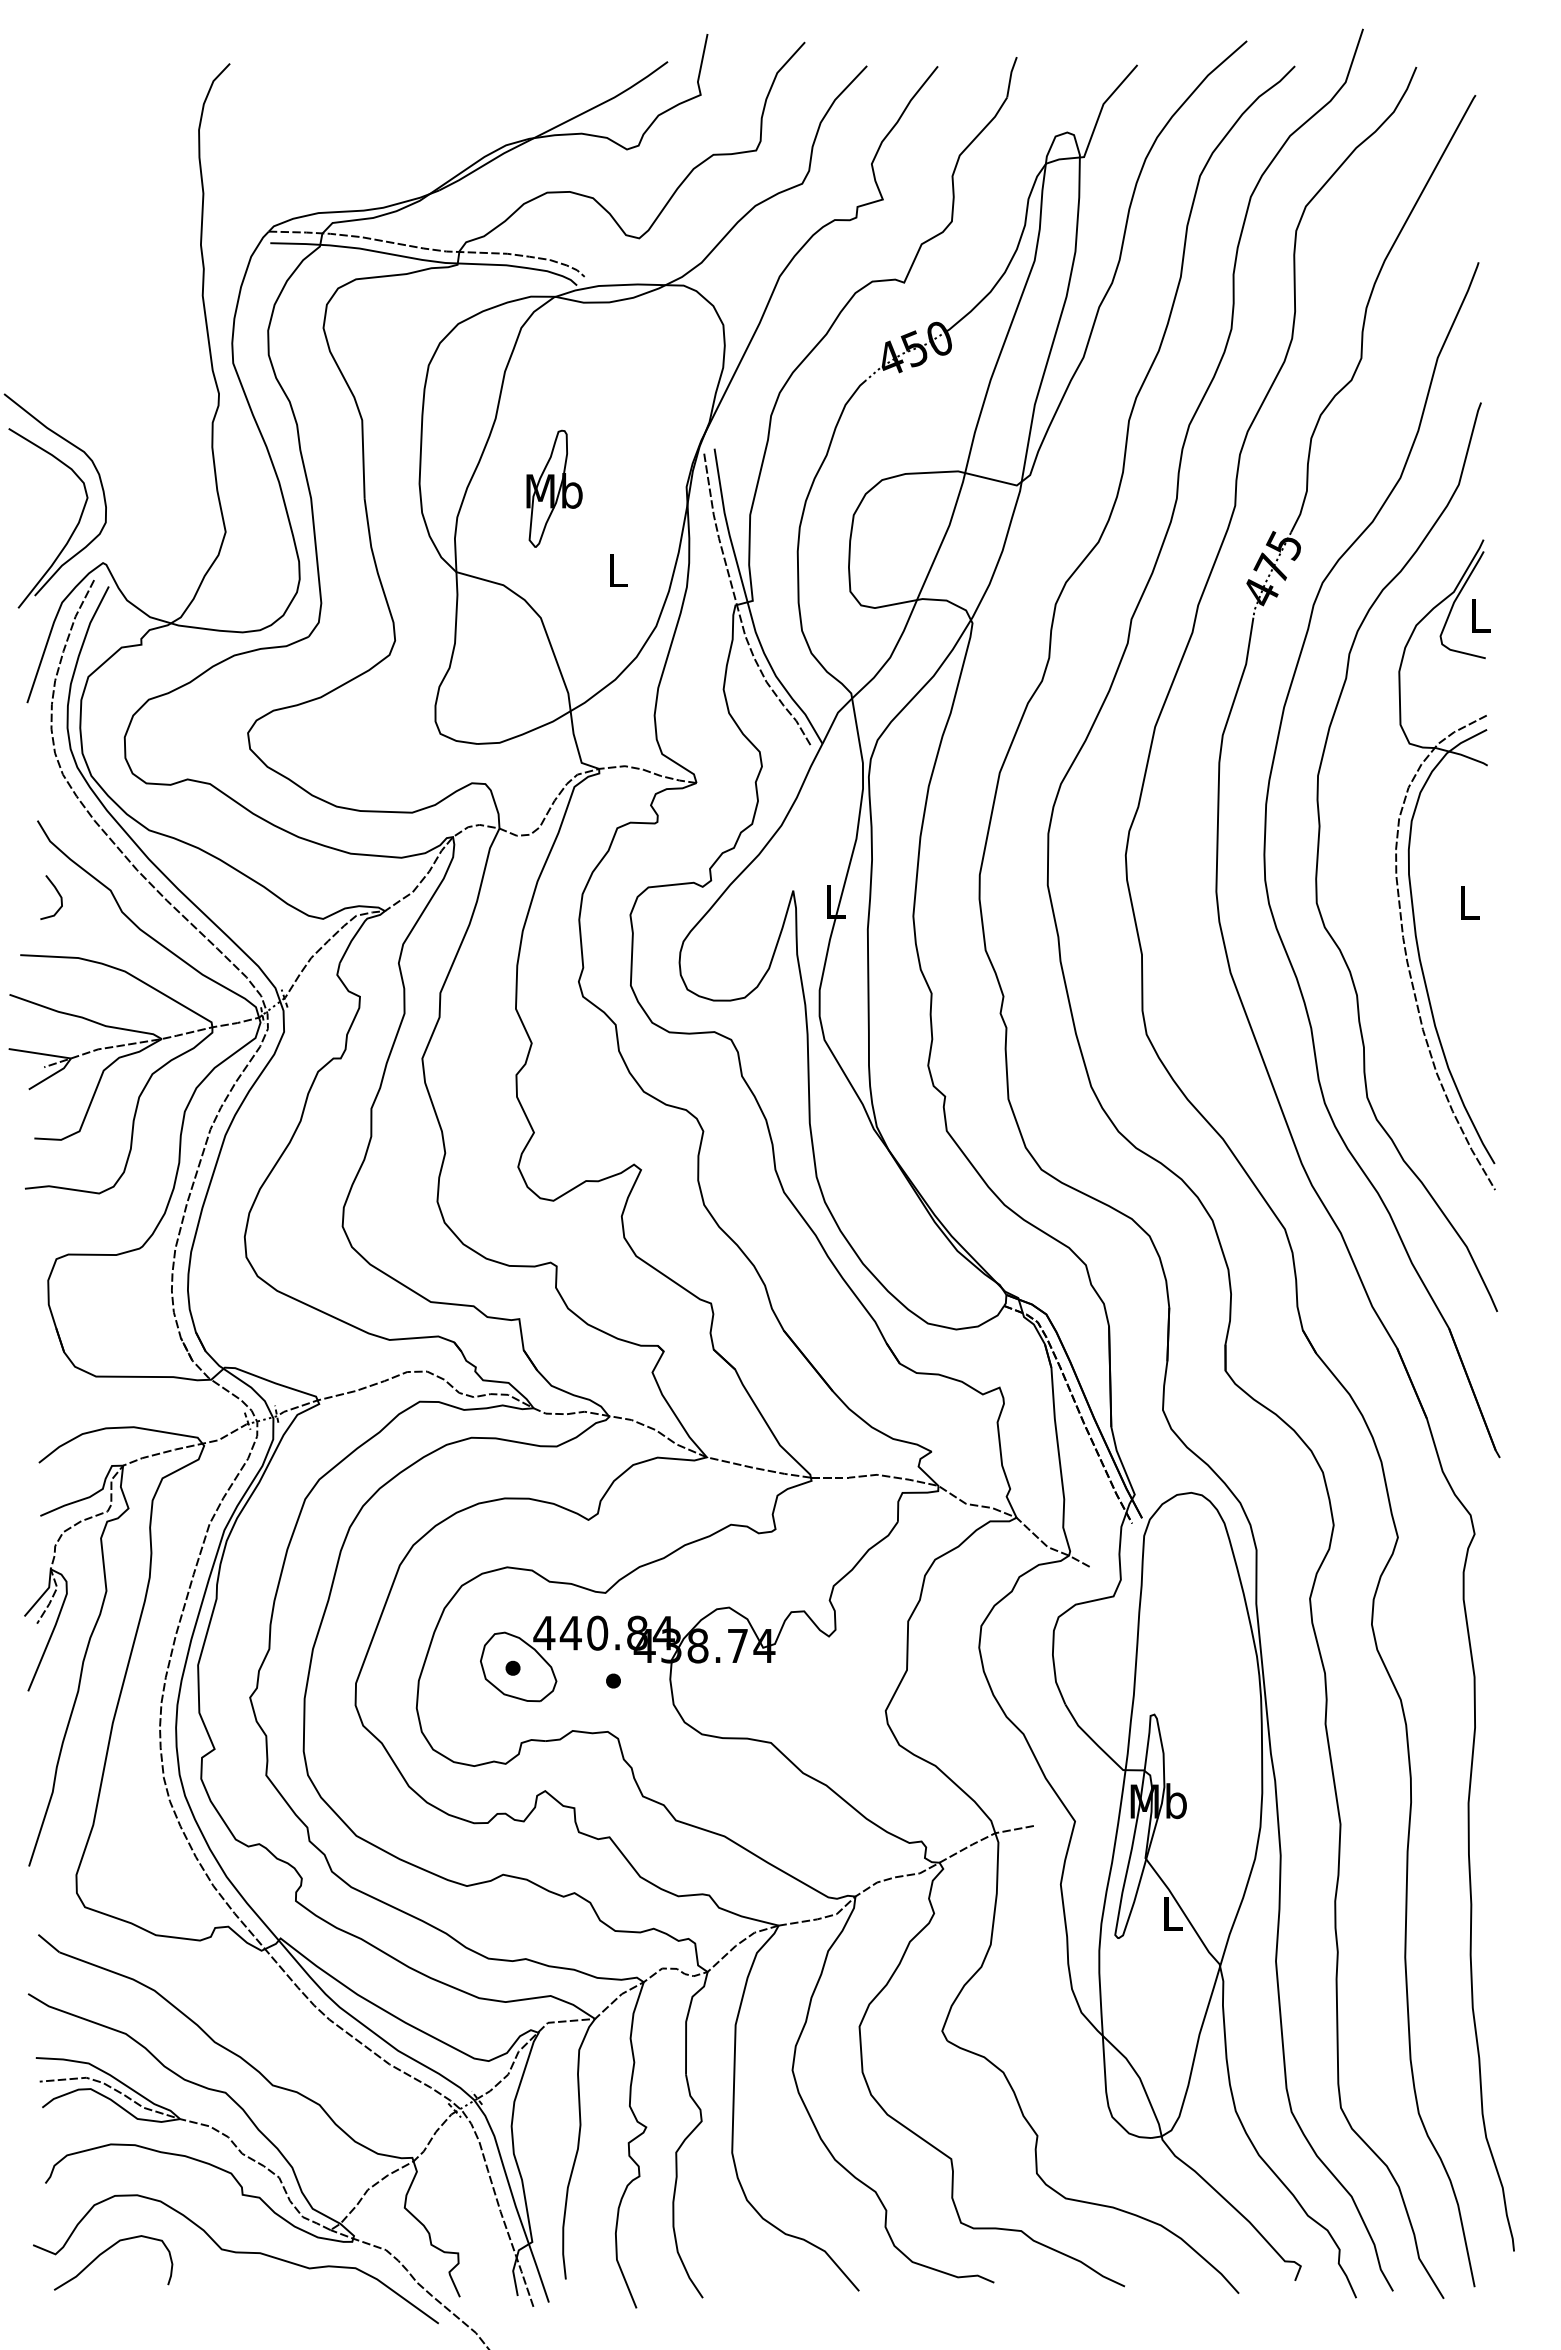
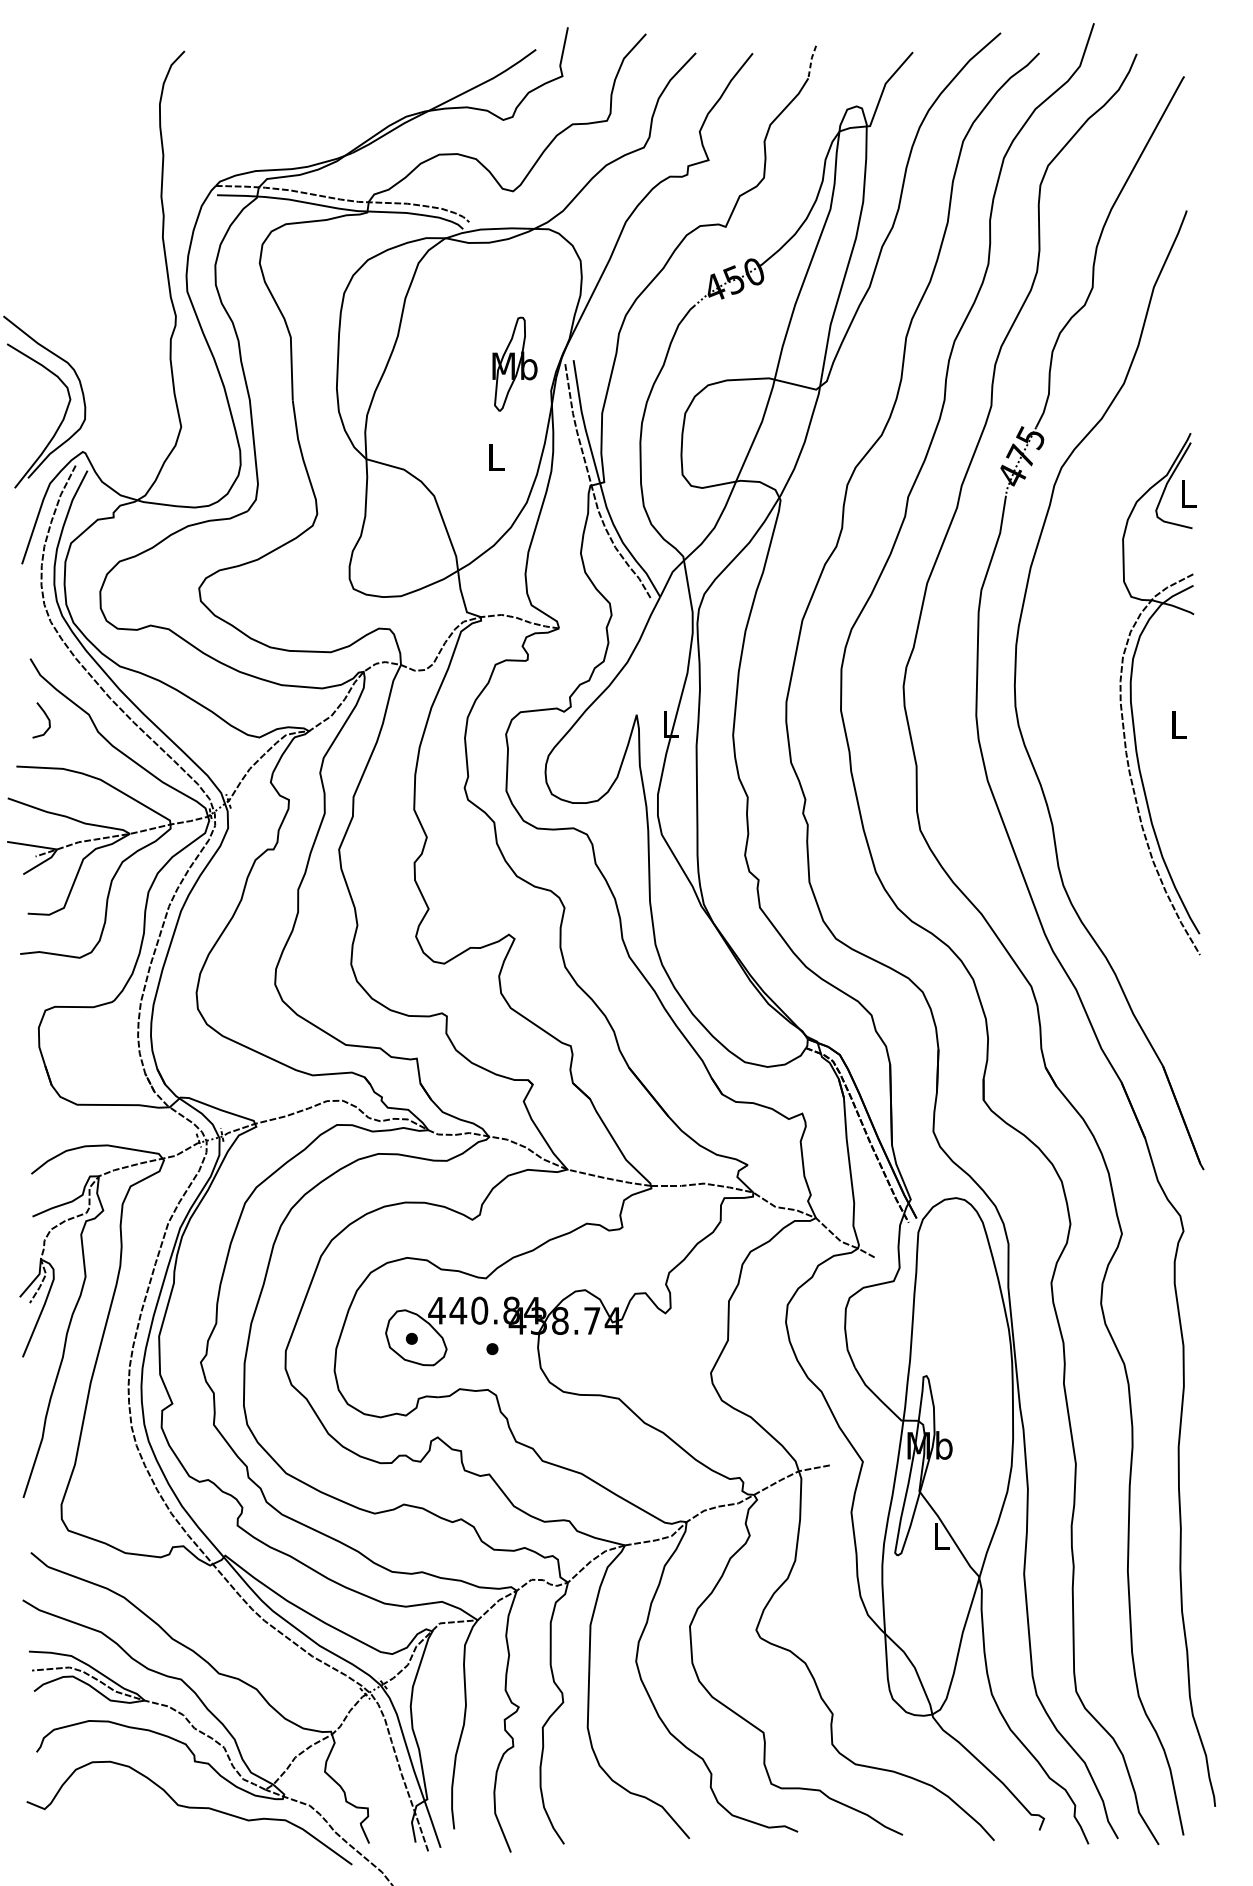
line: (1010, 76) -> (811, 61), solid -> dashed
part: (554, 488) -> (514, 363), moved
curve: (1319, 847) -> (1059, 680), removed
curve: (105, 2252) -> (84, 1807), removed

